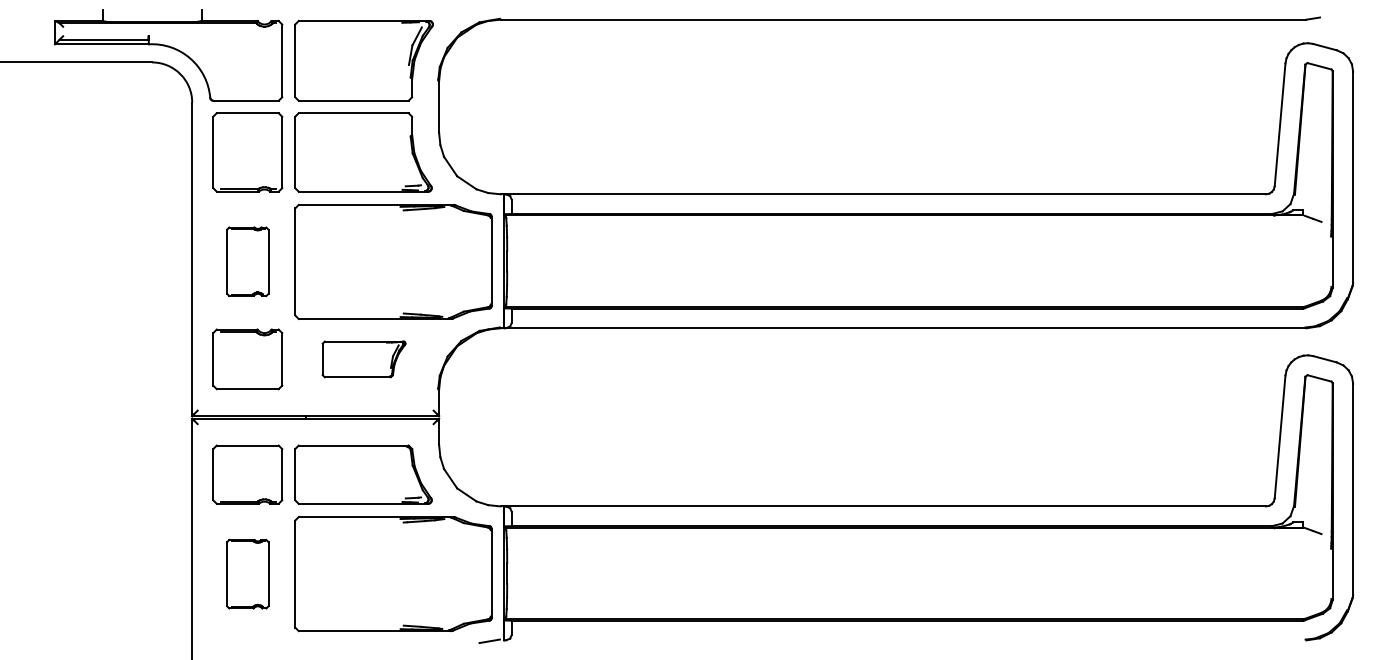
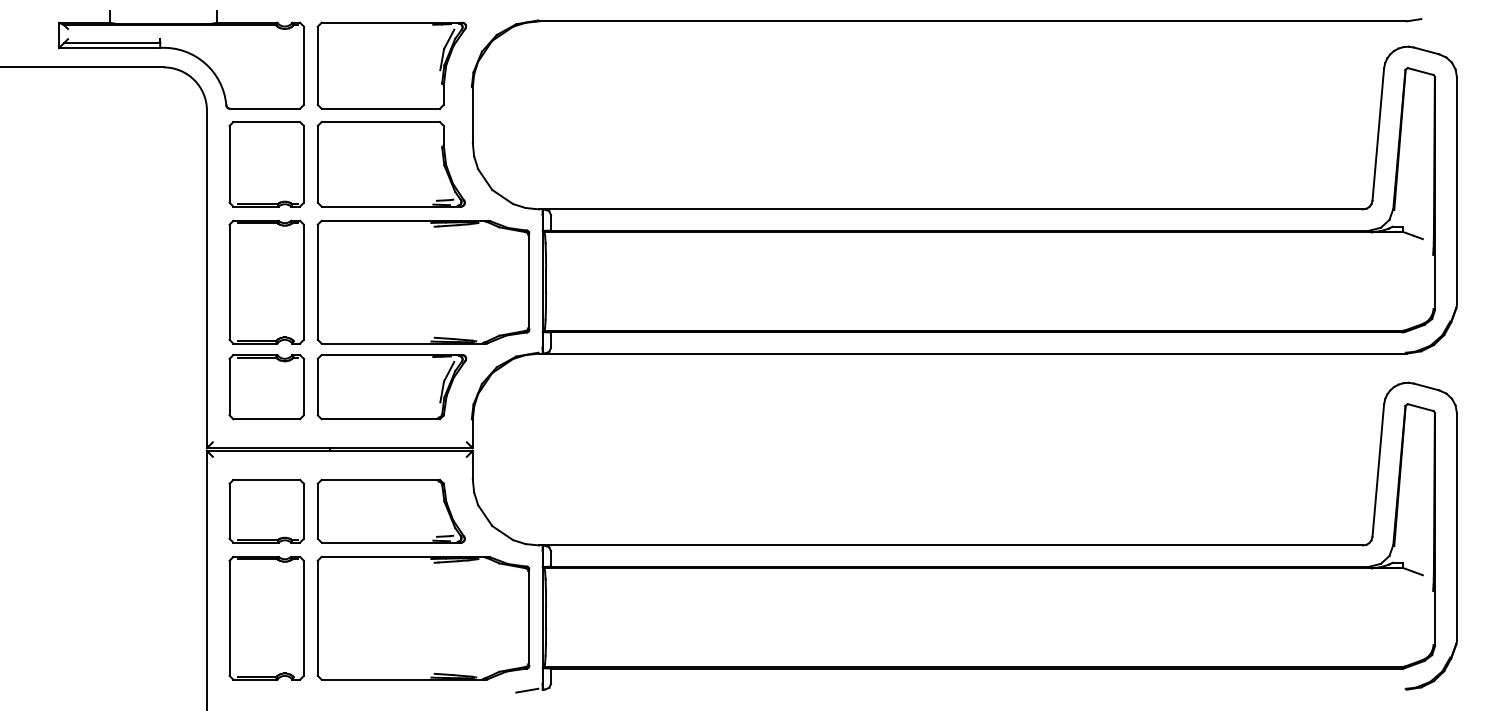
part: (247, 261) -> (266, 281), size x1.67
part: (363, 359) -> (391, 387), size x1.67
part: (247, 574) -> (266, 618), size x1.67

